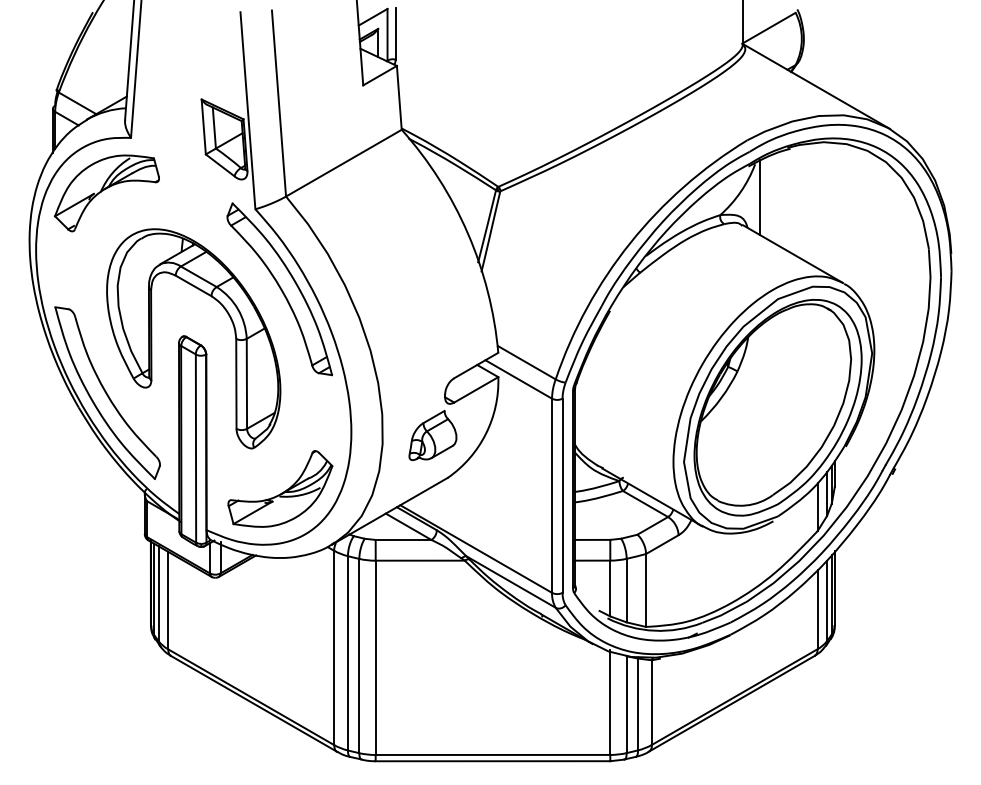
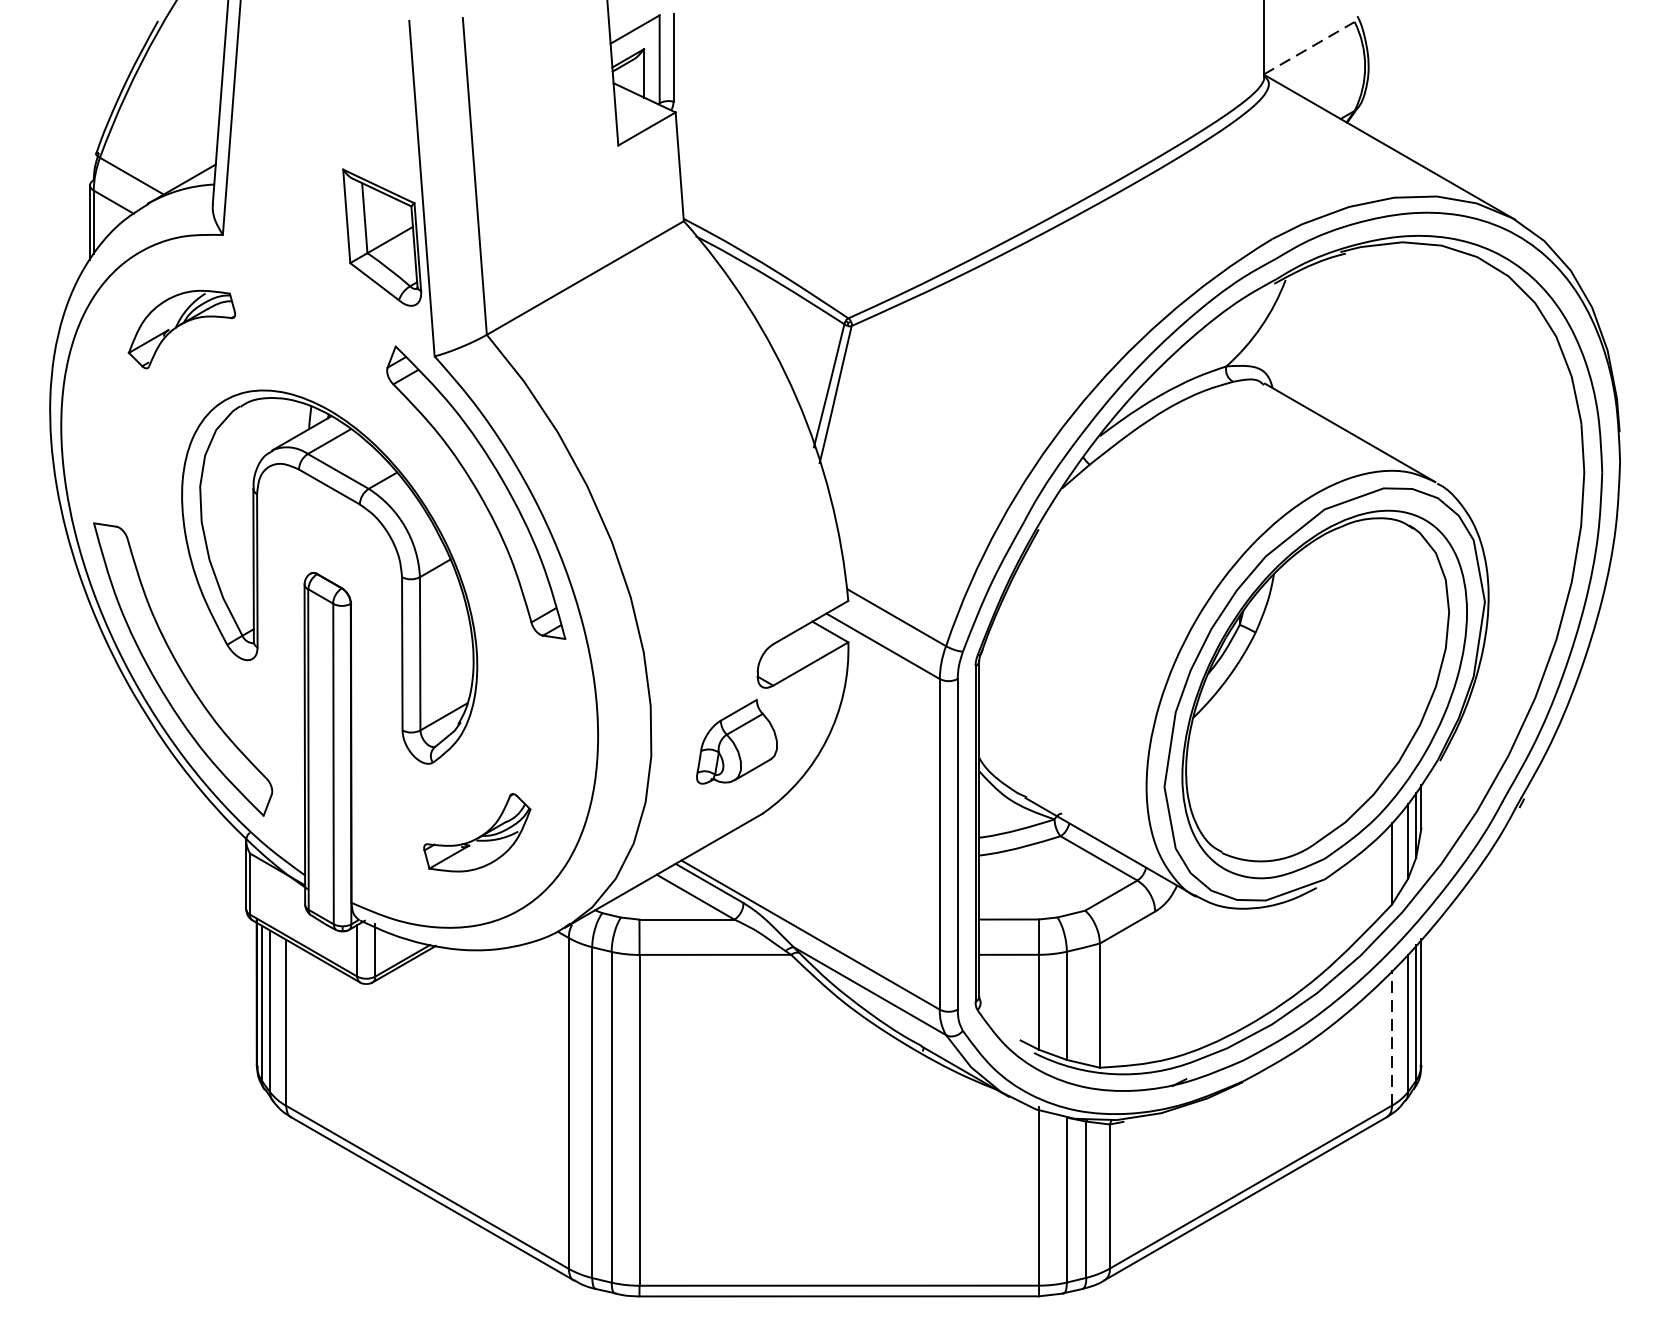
line: (768, 28) -> (1308, 48), solid -> dashed
part: (106, 193) -> (181, 329), size x0.6
line: (760, 197) -> (1294, 336), removed
part: (280, 488) -> (477, 831), size x0.6
line: (817, 609) -> (1391, 1038), solid -> dashed

